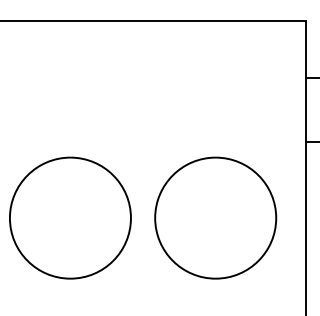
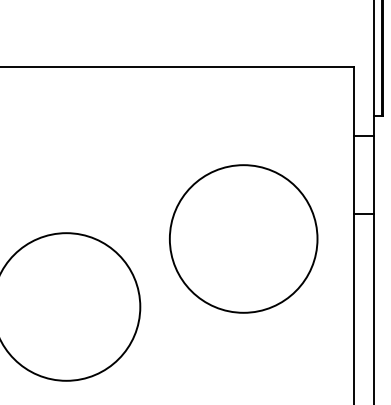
circle: (215, 217) -> (243, 238), moved

